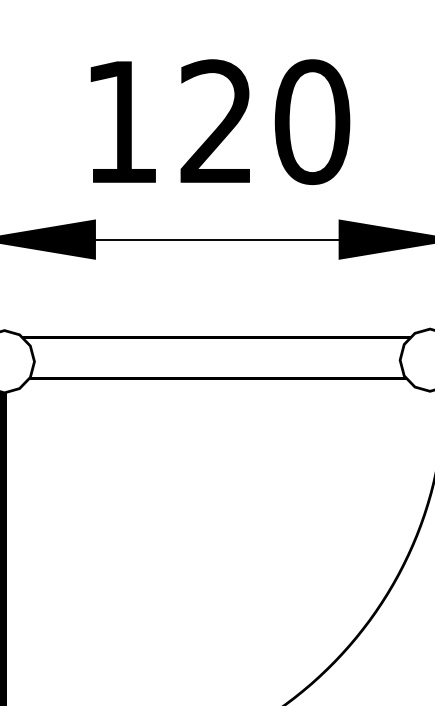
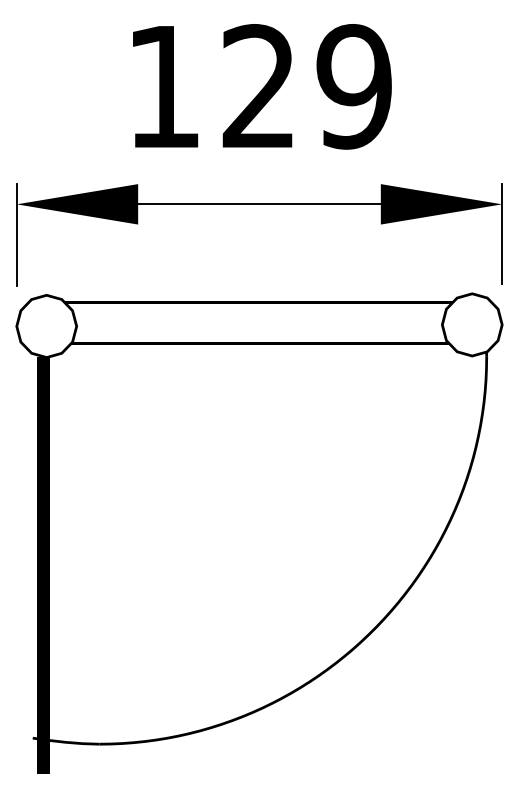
text: (312, 121) -> (354, 86), 120 -> 129

